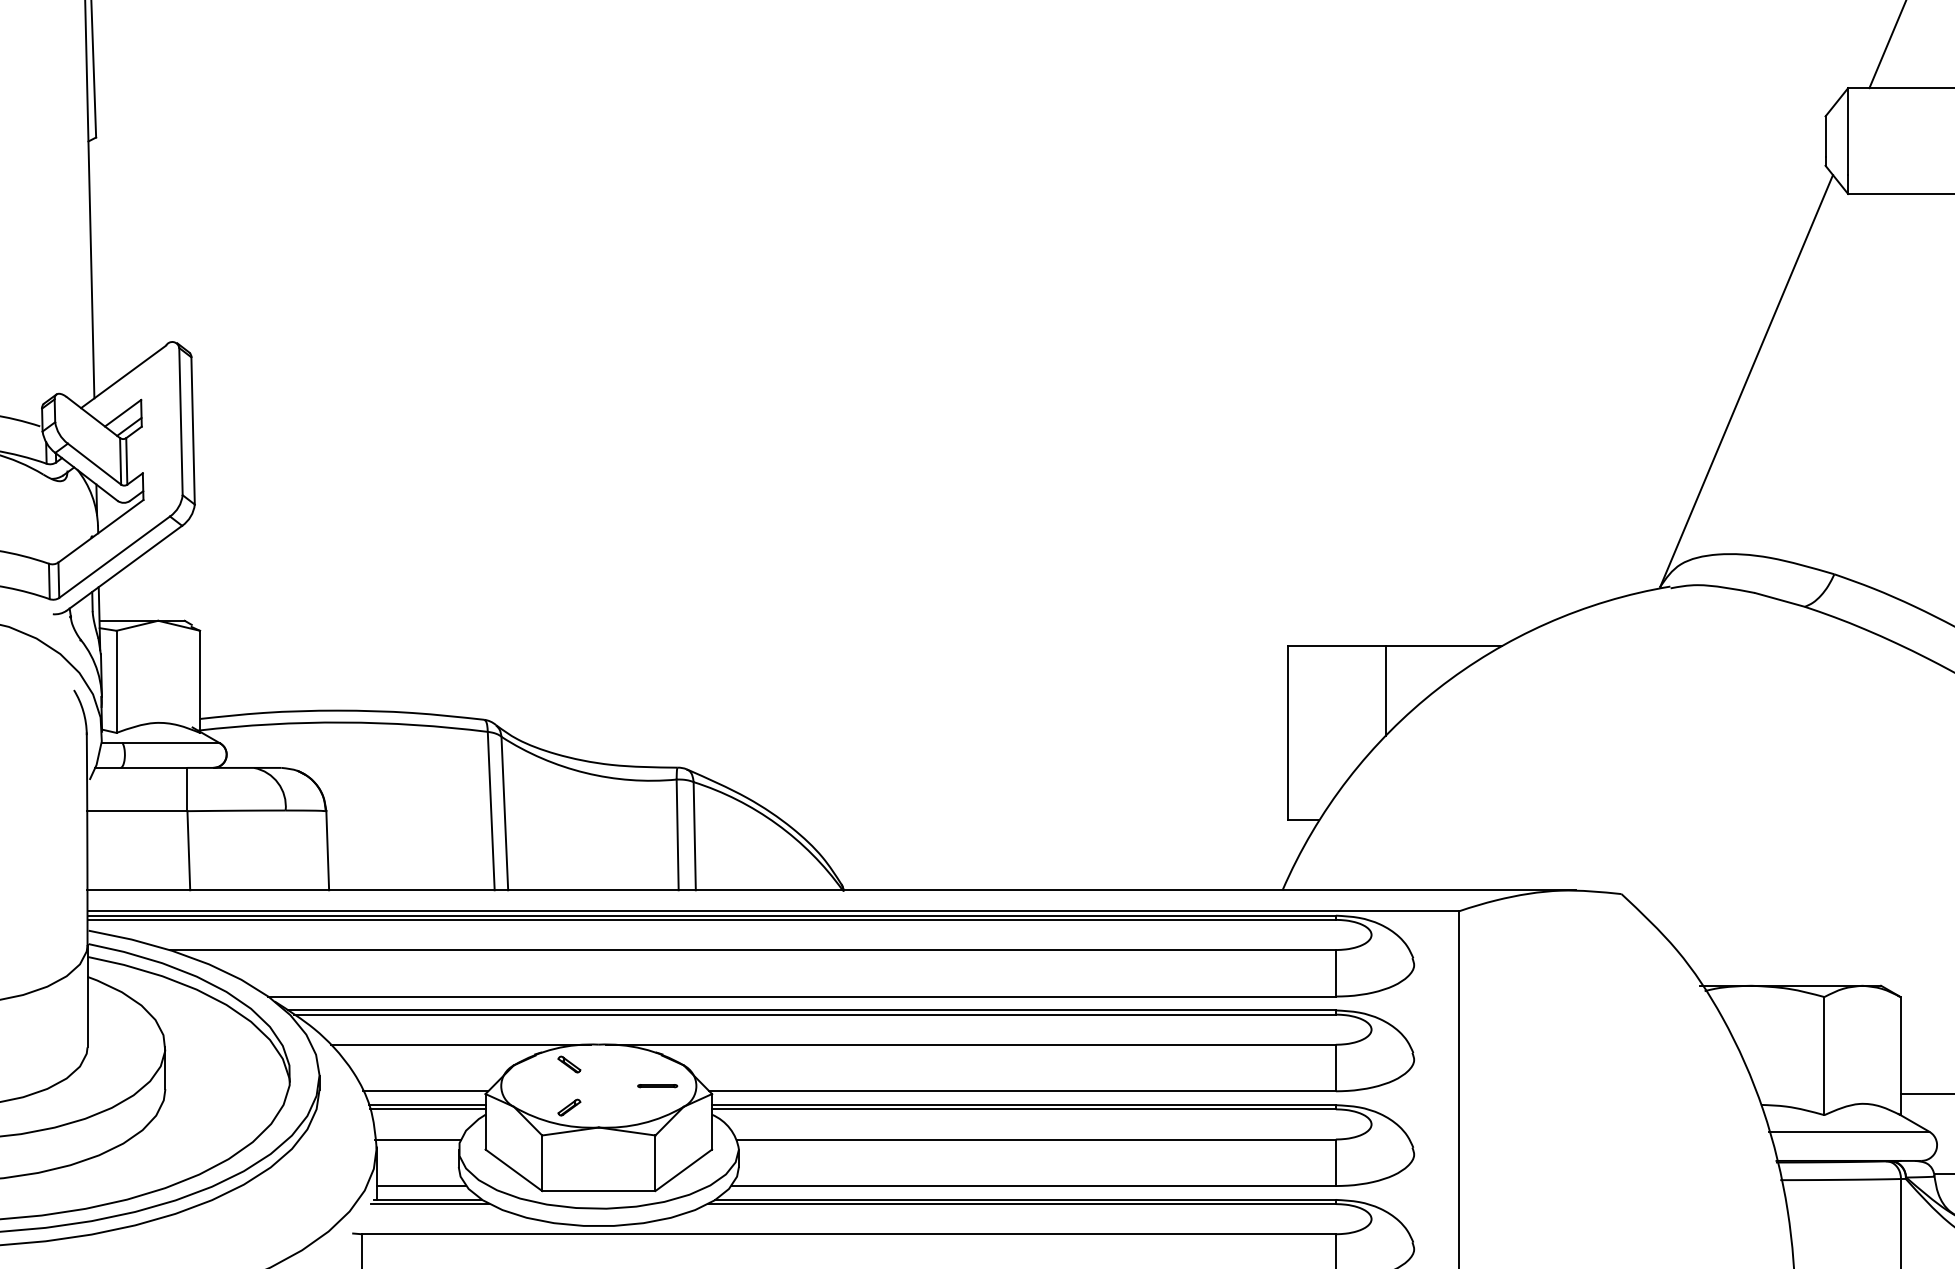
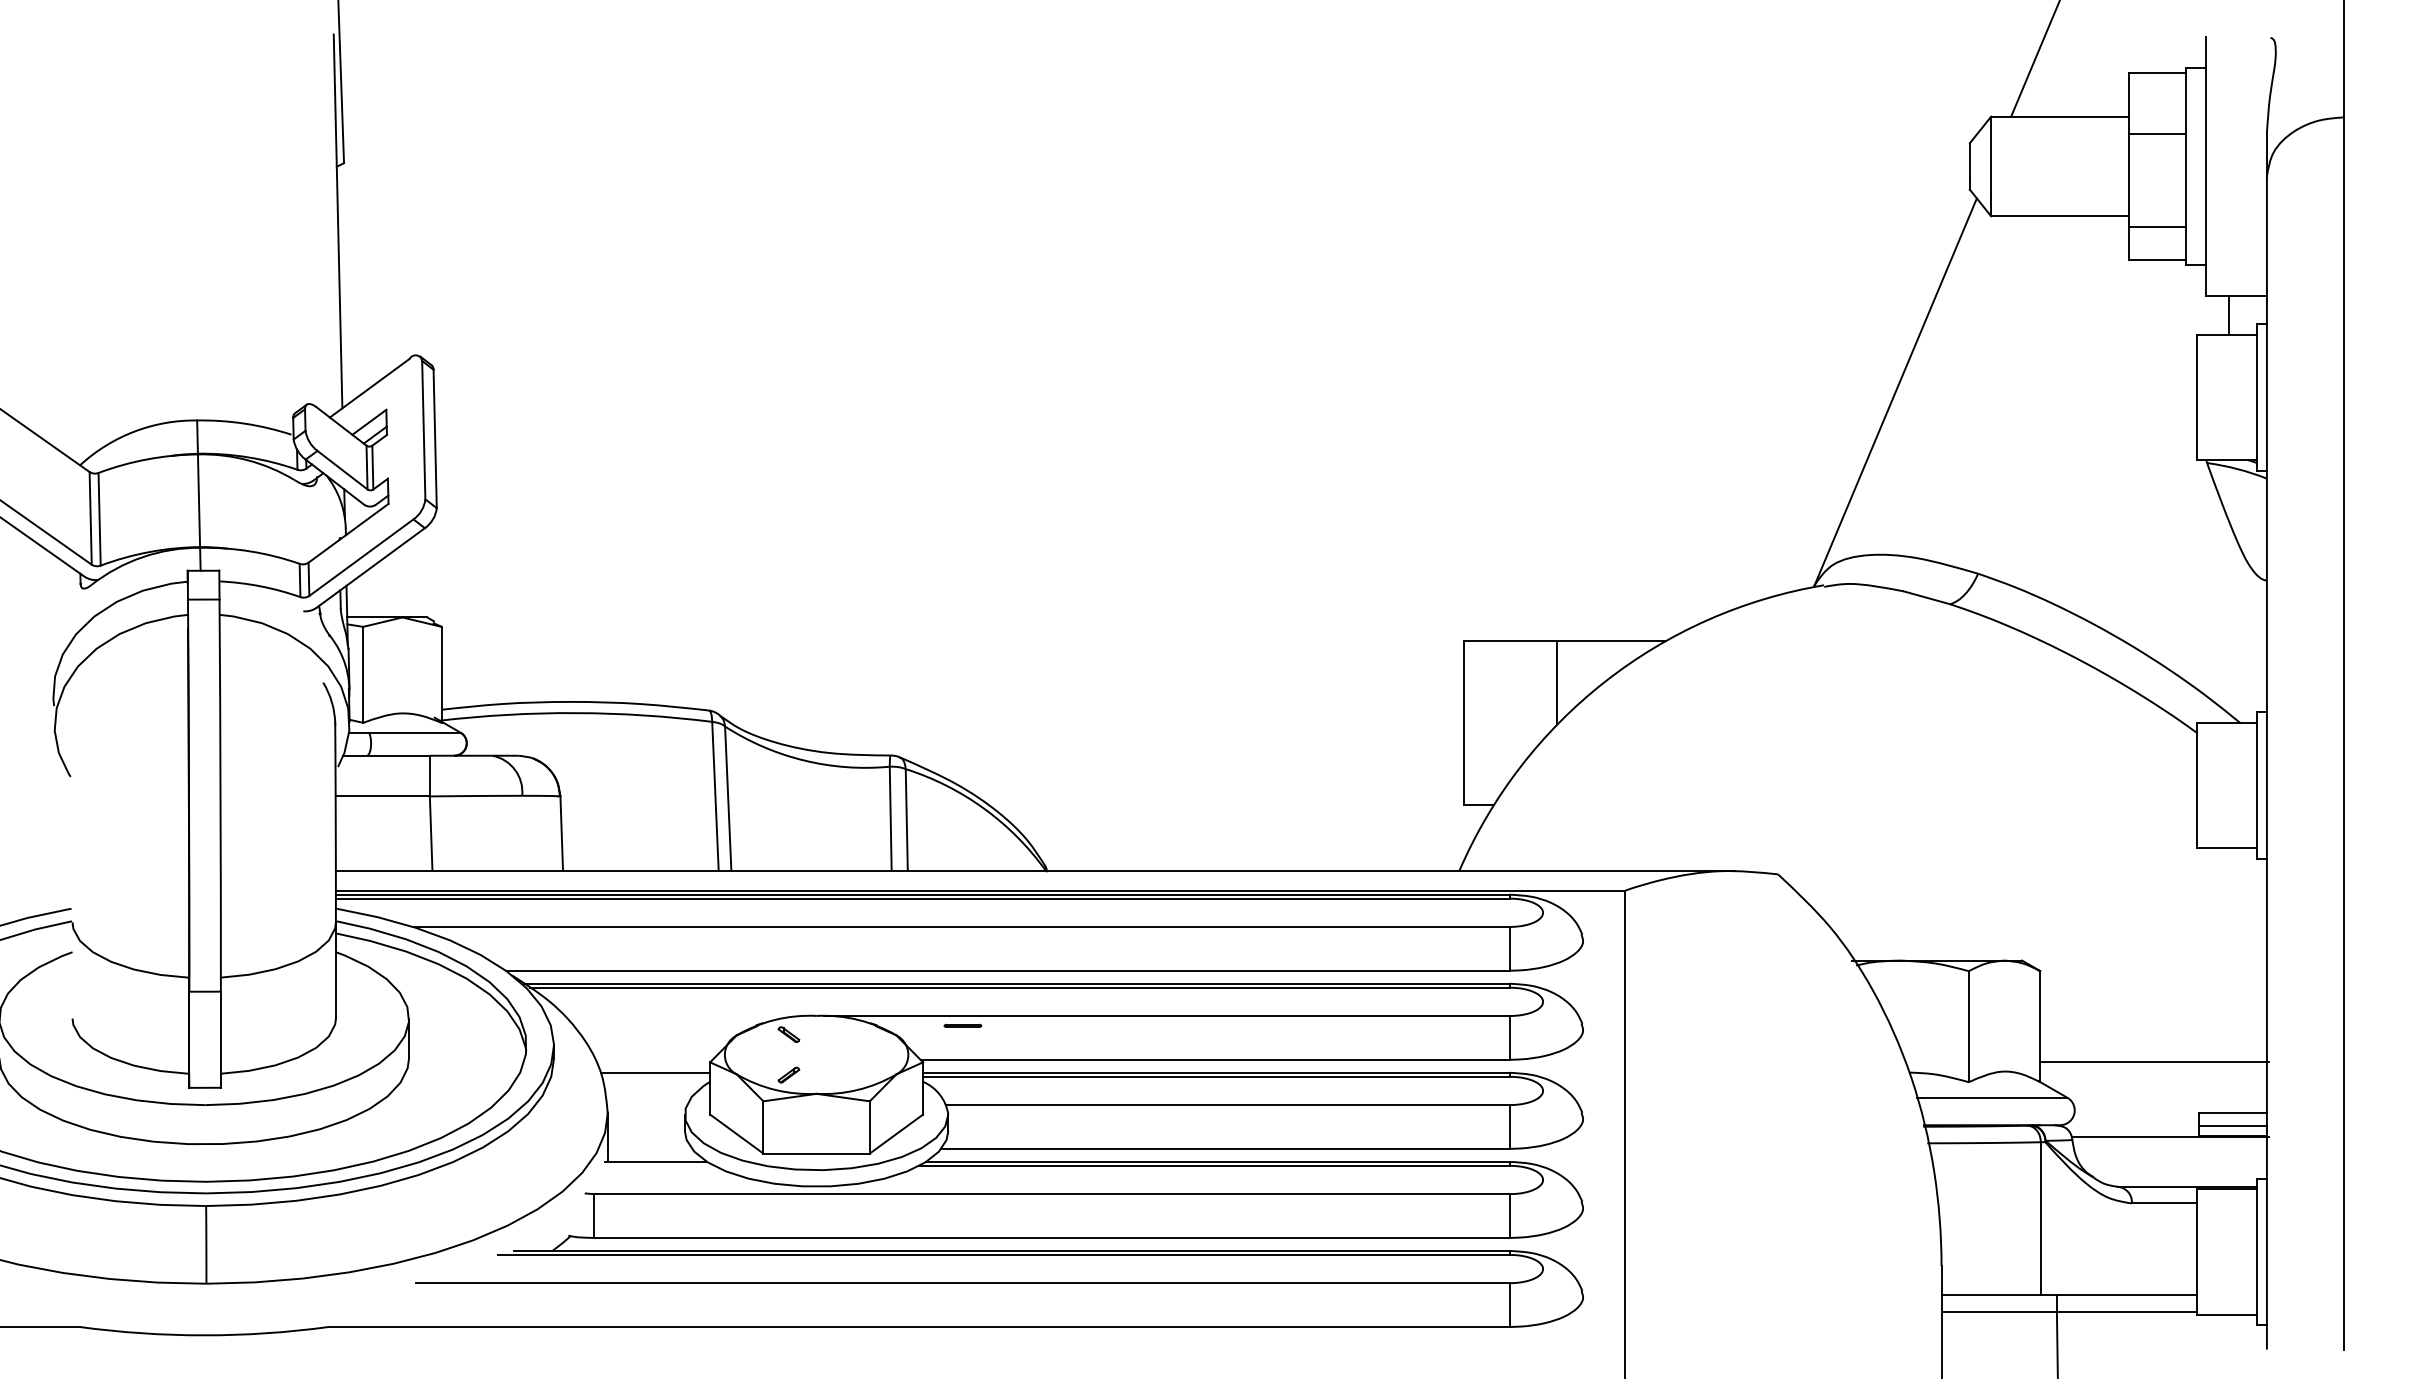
line: (460, 1045) -> (686, 1016), removed
line: (657, 1085) -> (962, 1025), moved
line: (425, 1091) -> (653, 1059), removed
line: (427, 1109) -> (655, 1076), removed
line: (417, 1139) -> (646, 1105), removed
line: (421, 1185) -> (649, 1148), removed
line: (429, 1203) -> (657, 1165), removed

